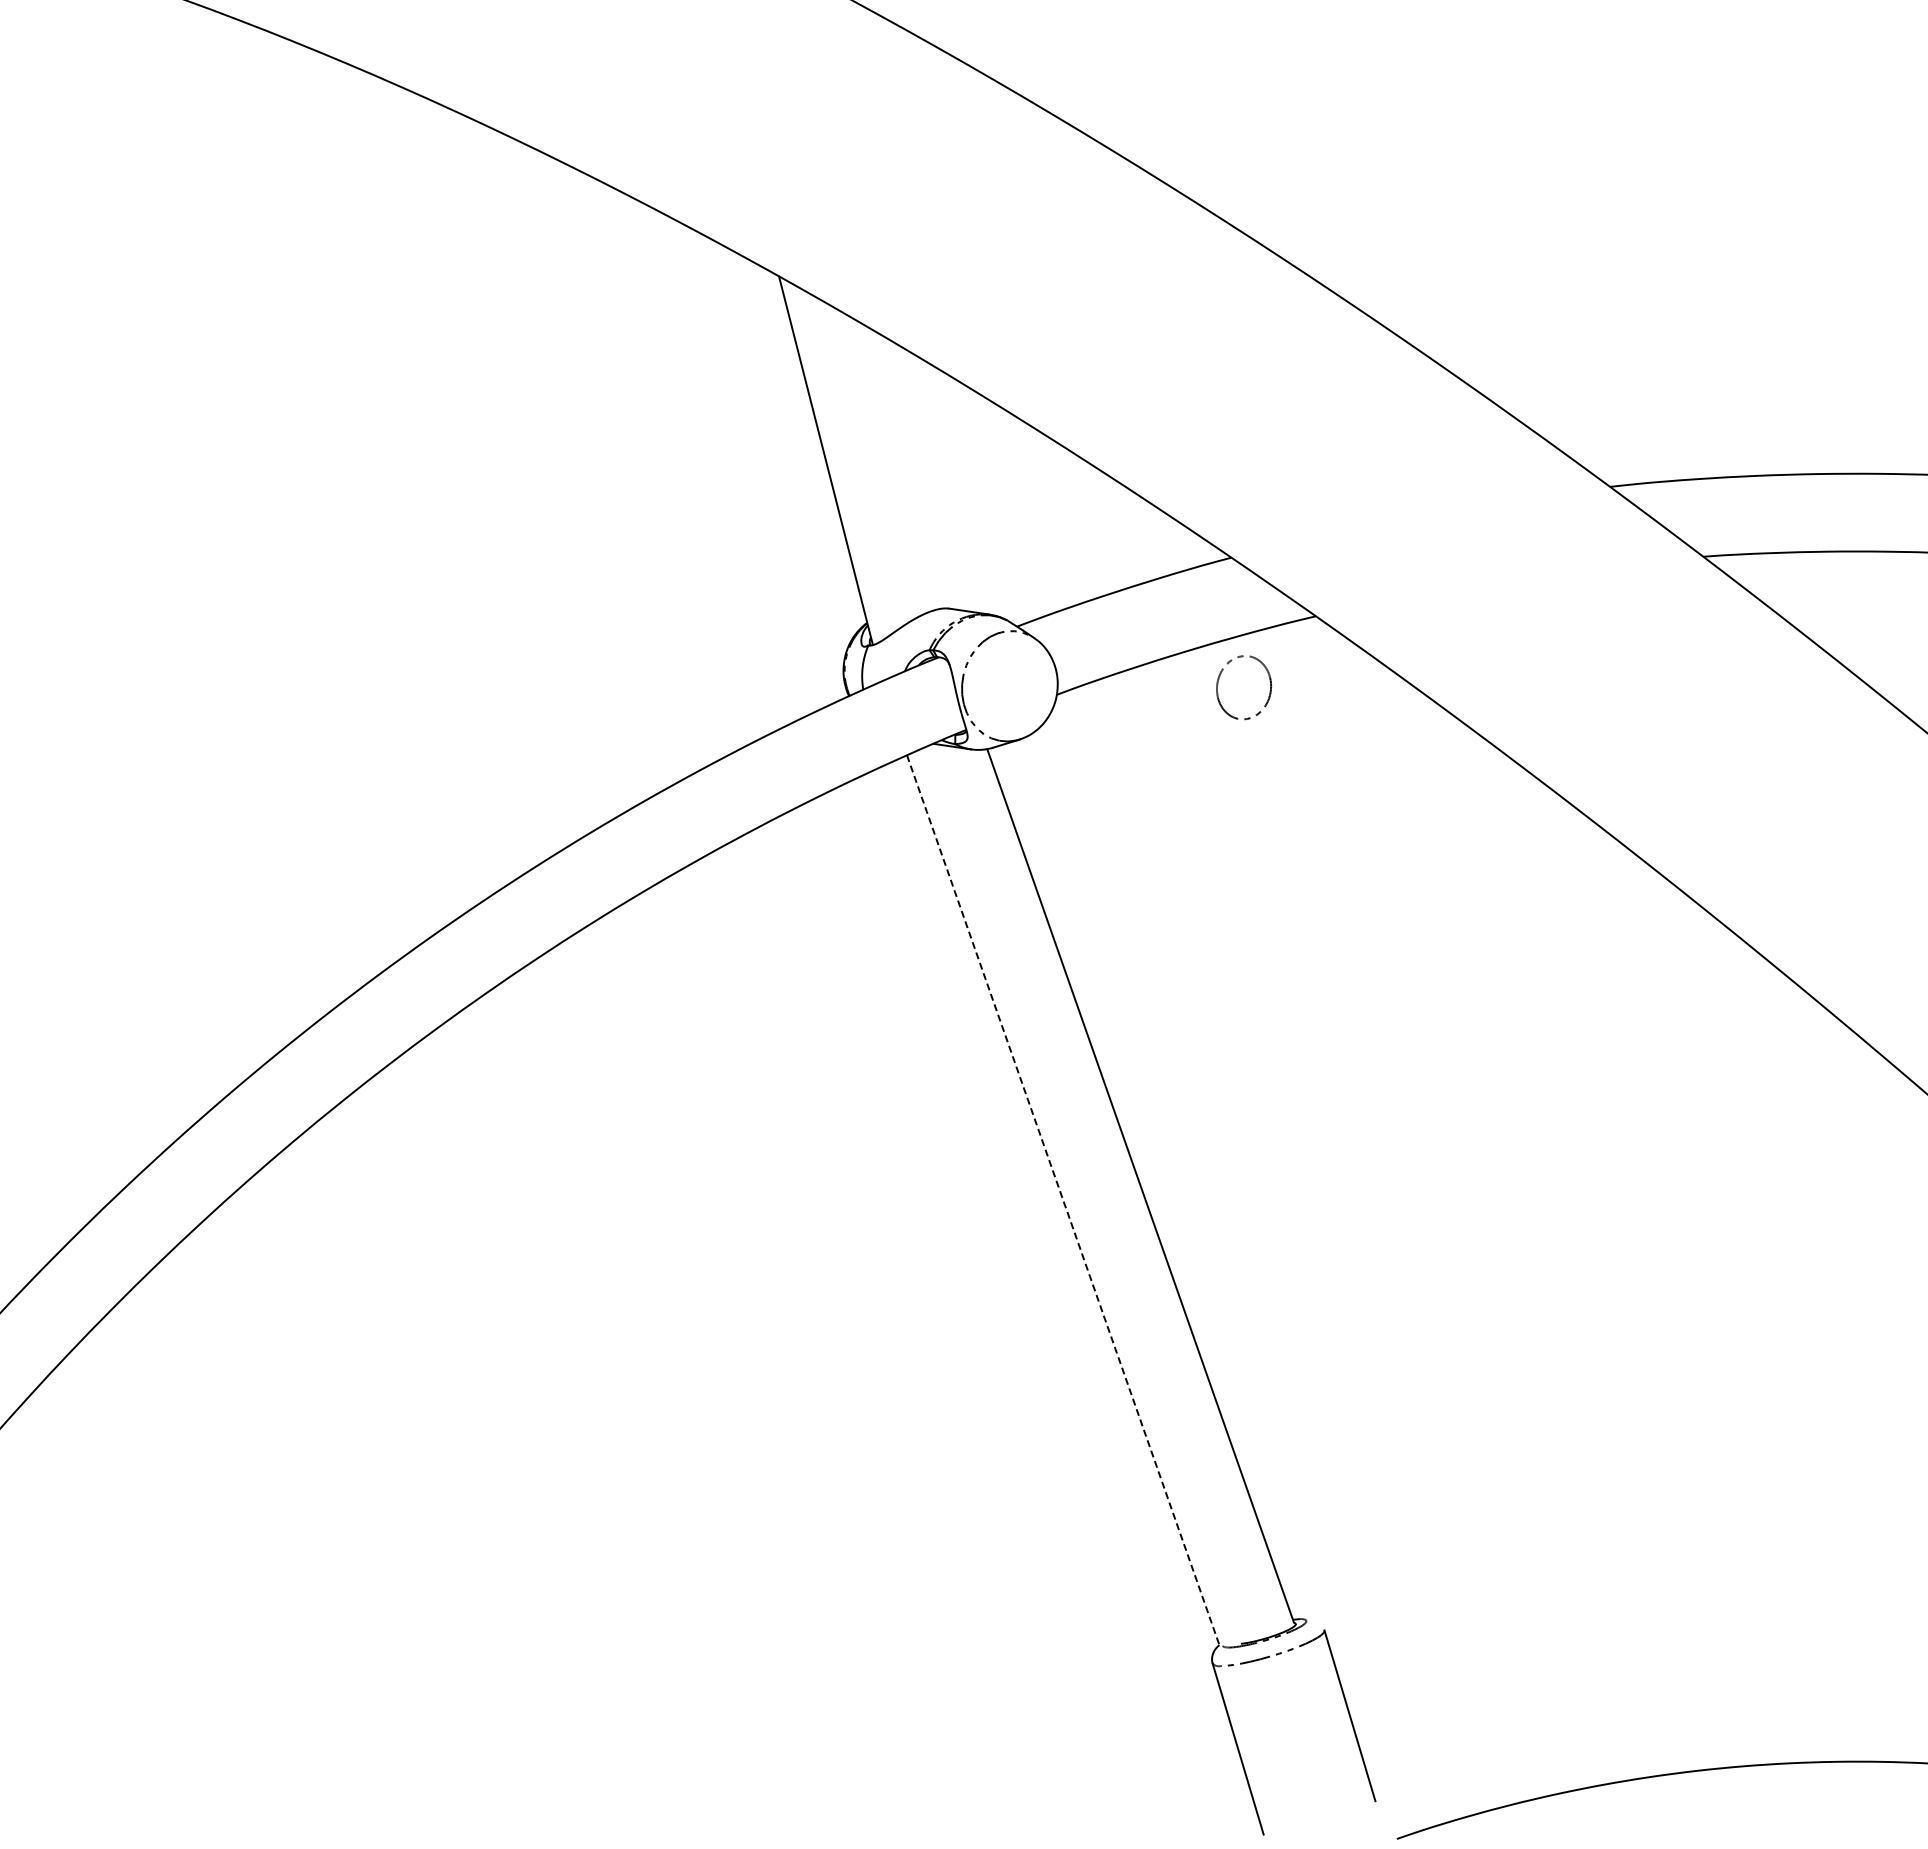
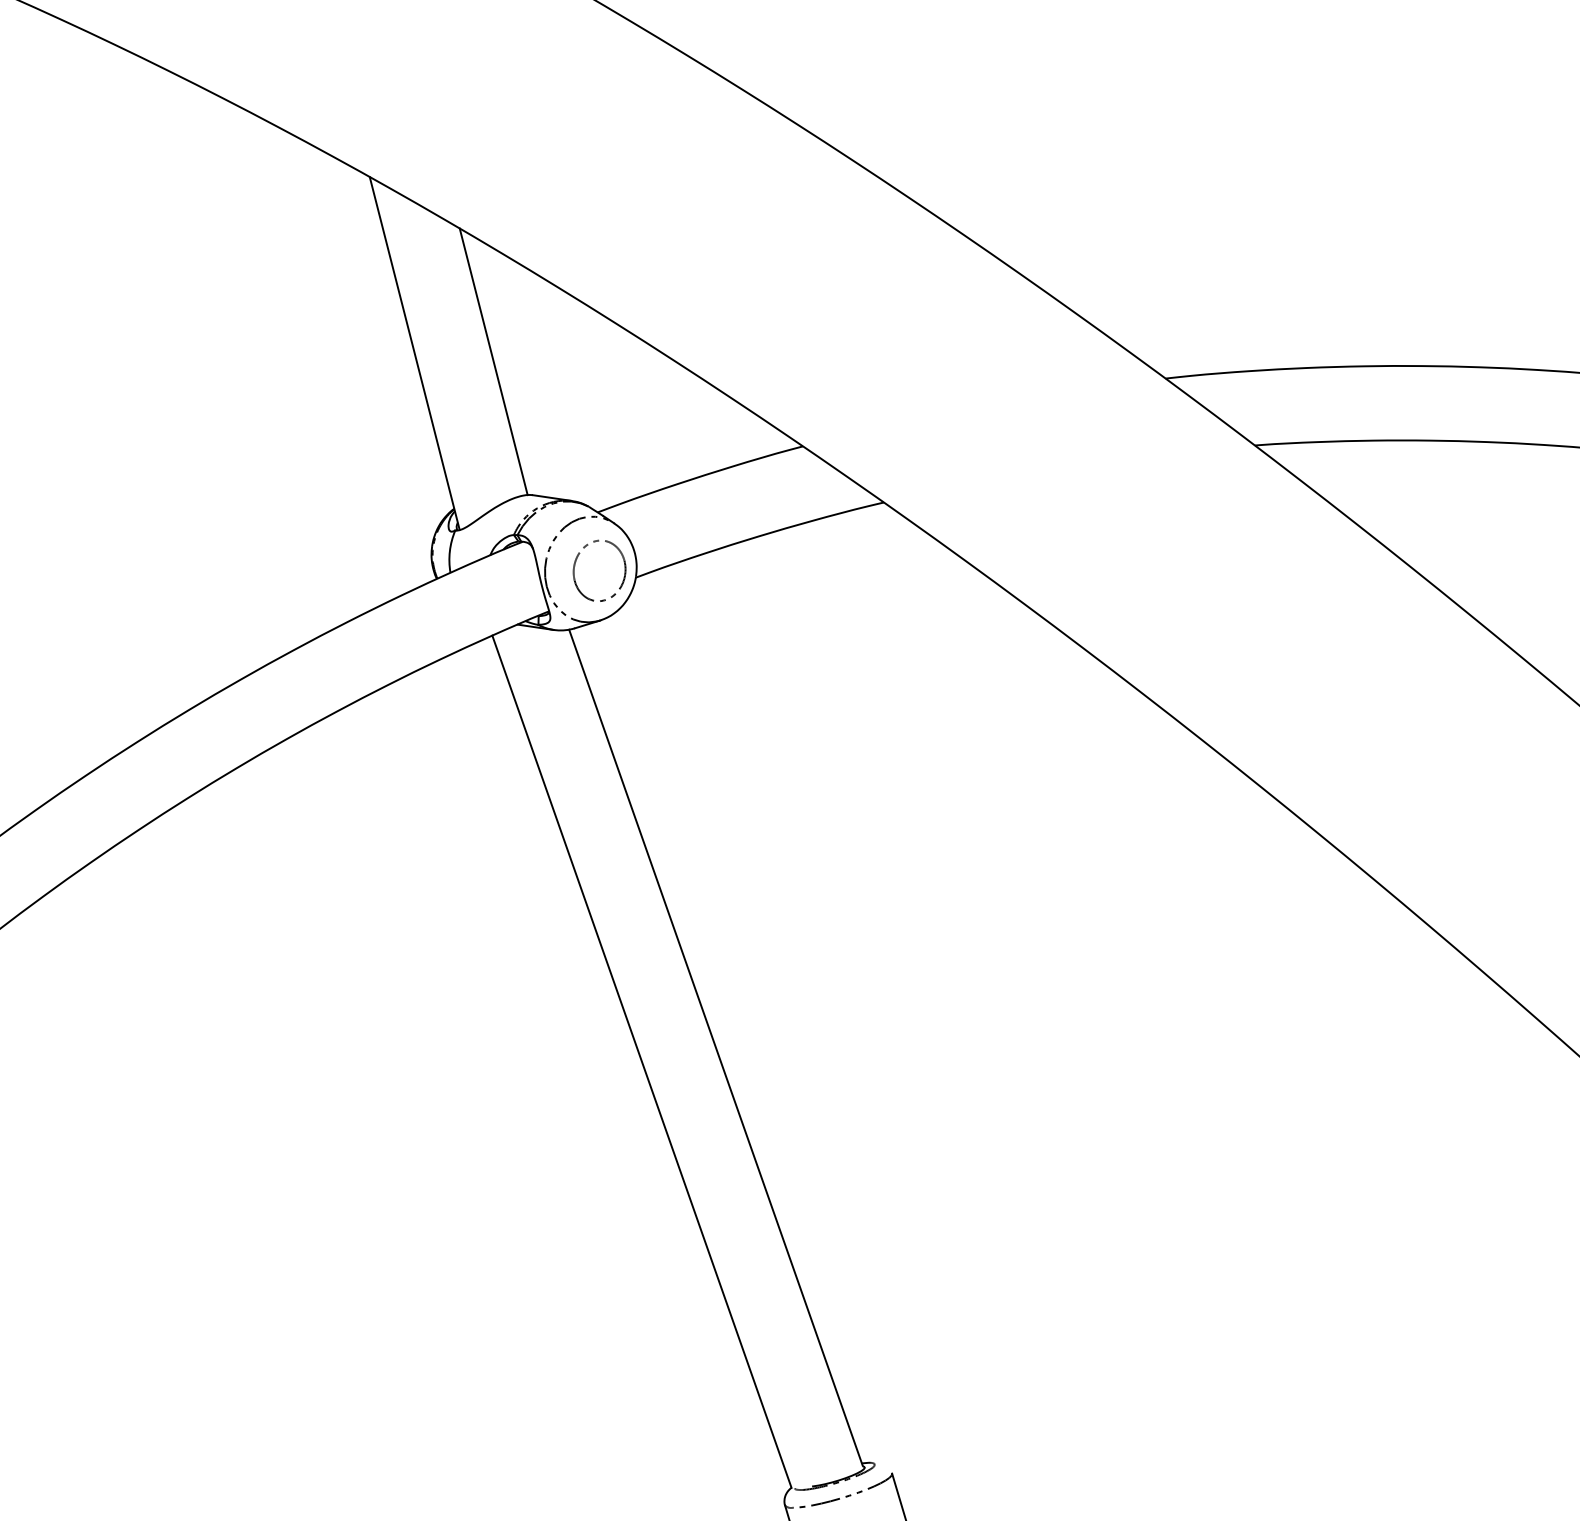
line: (908, 469) -> (493, 361), added
part: (1218, 685) -> (575, 568), moved
line: (1063, 1200) -> (642, 1061), dashed -> solid

